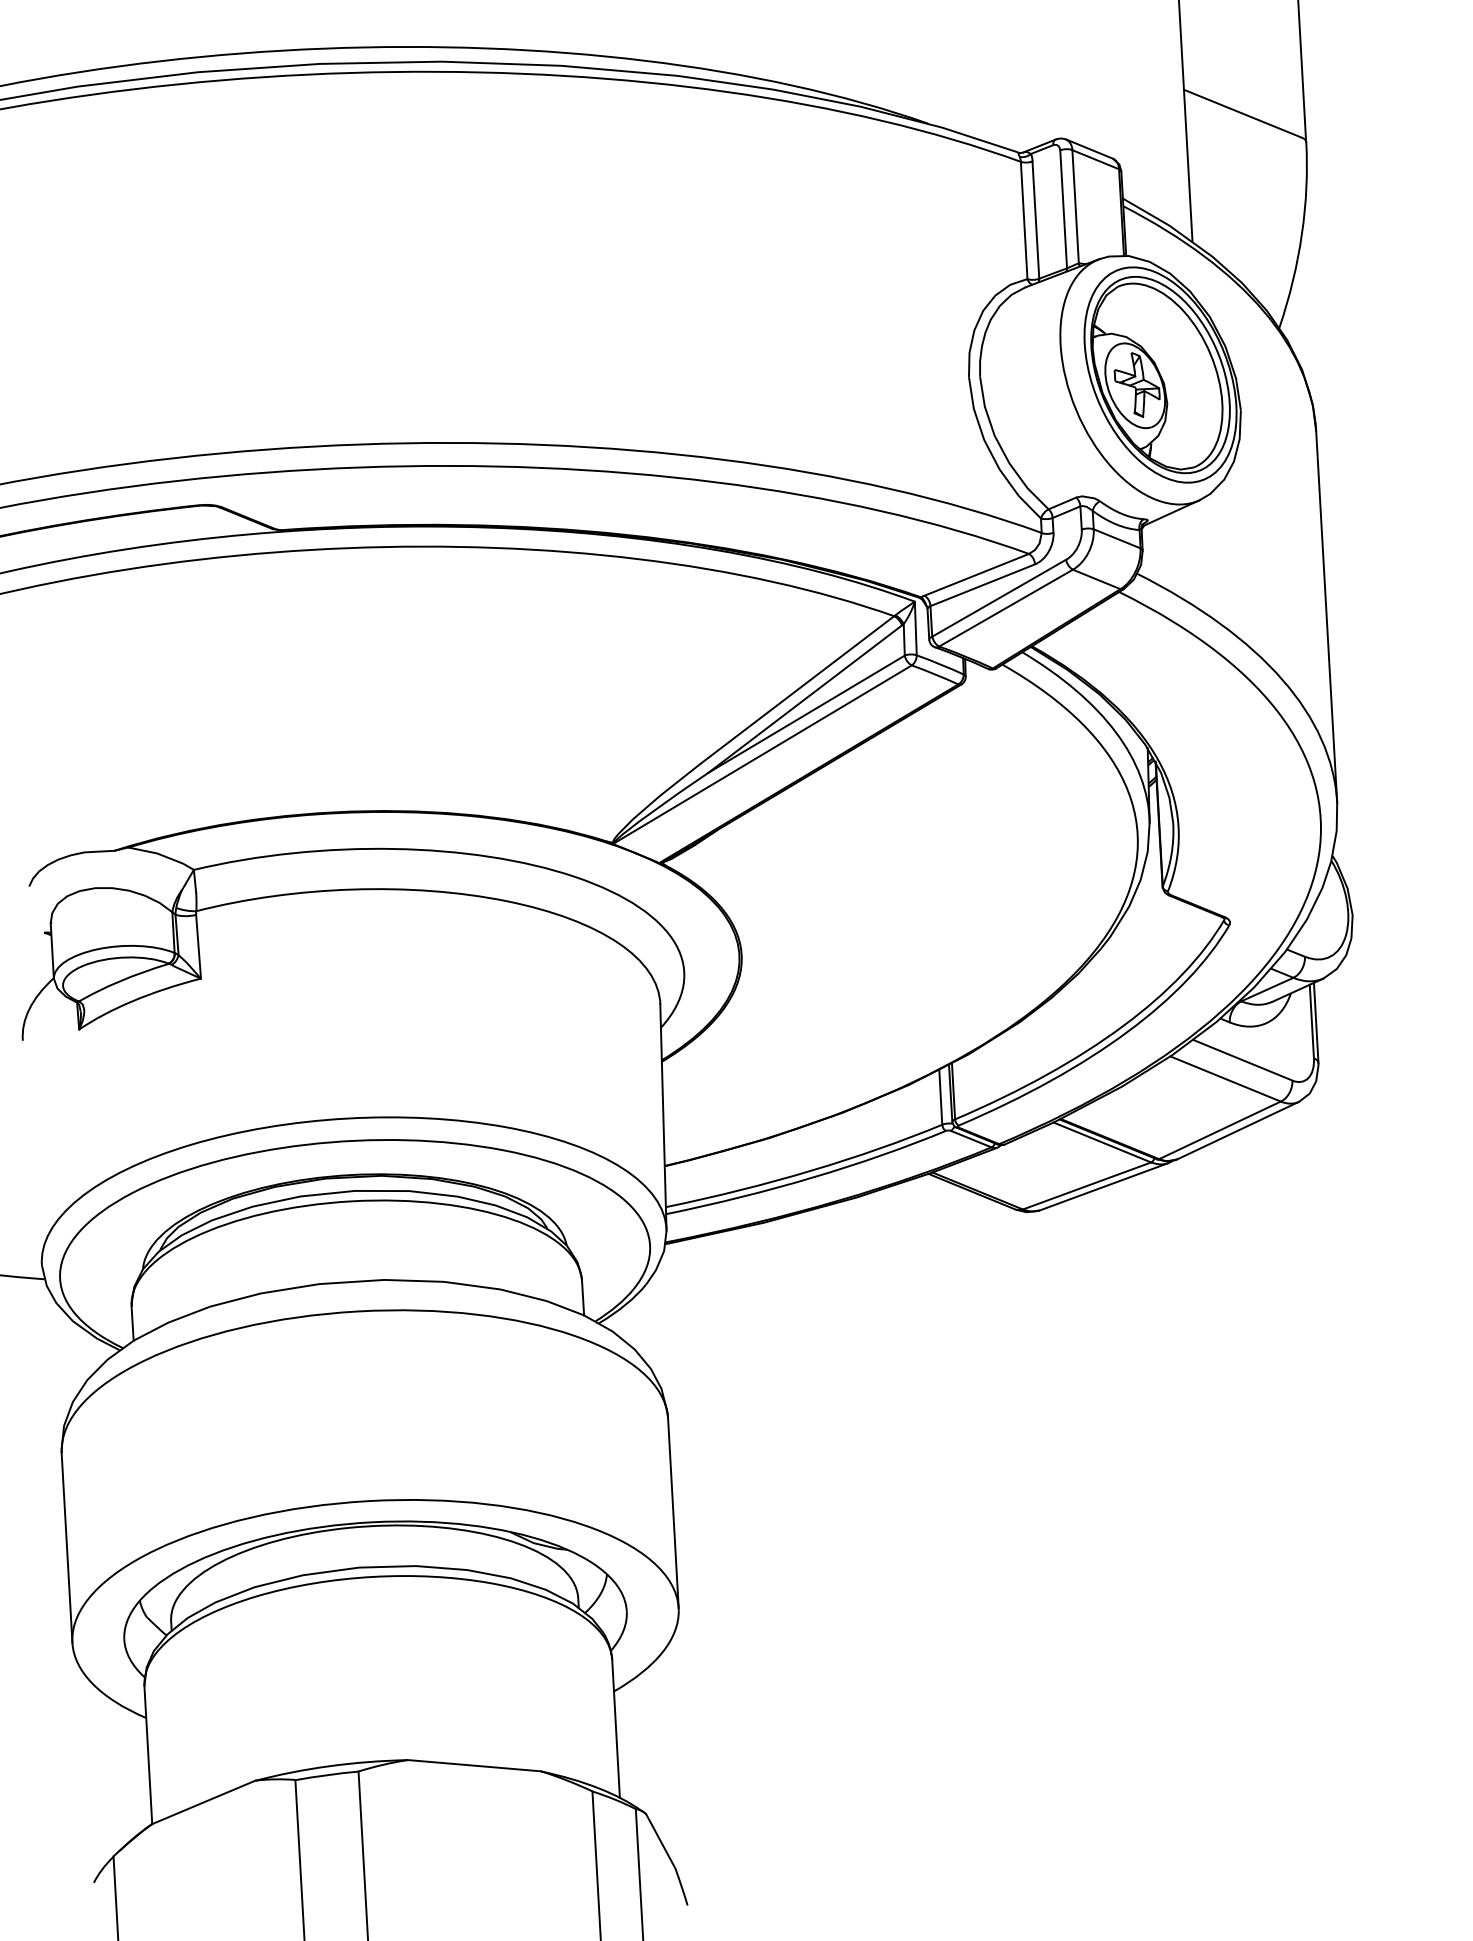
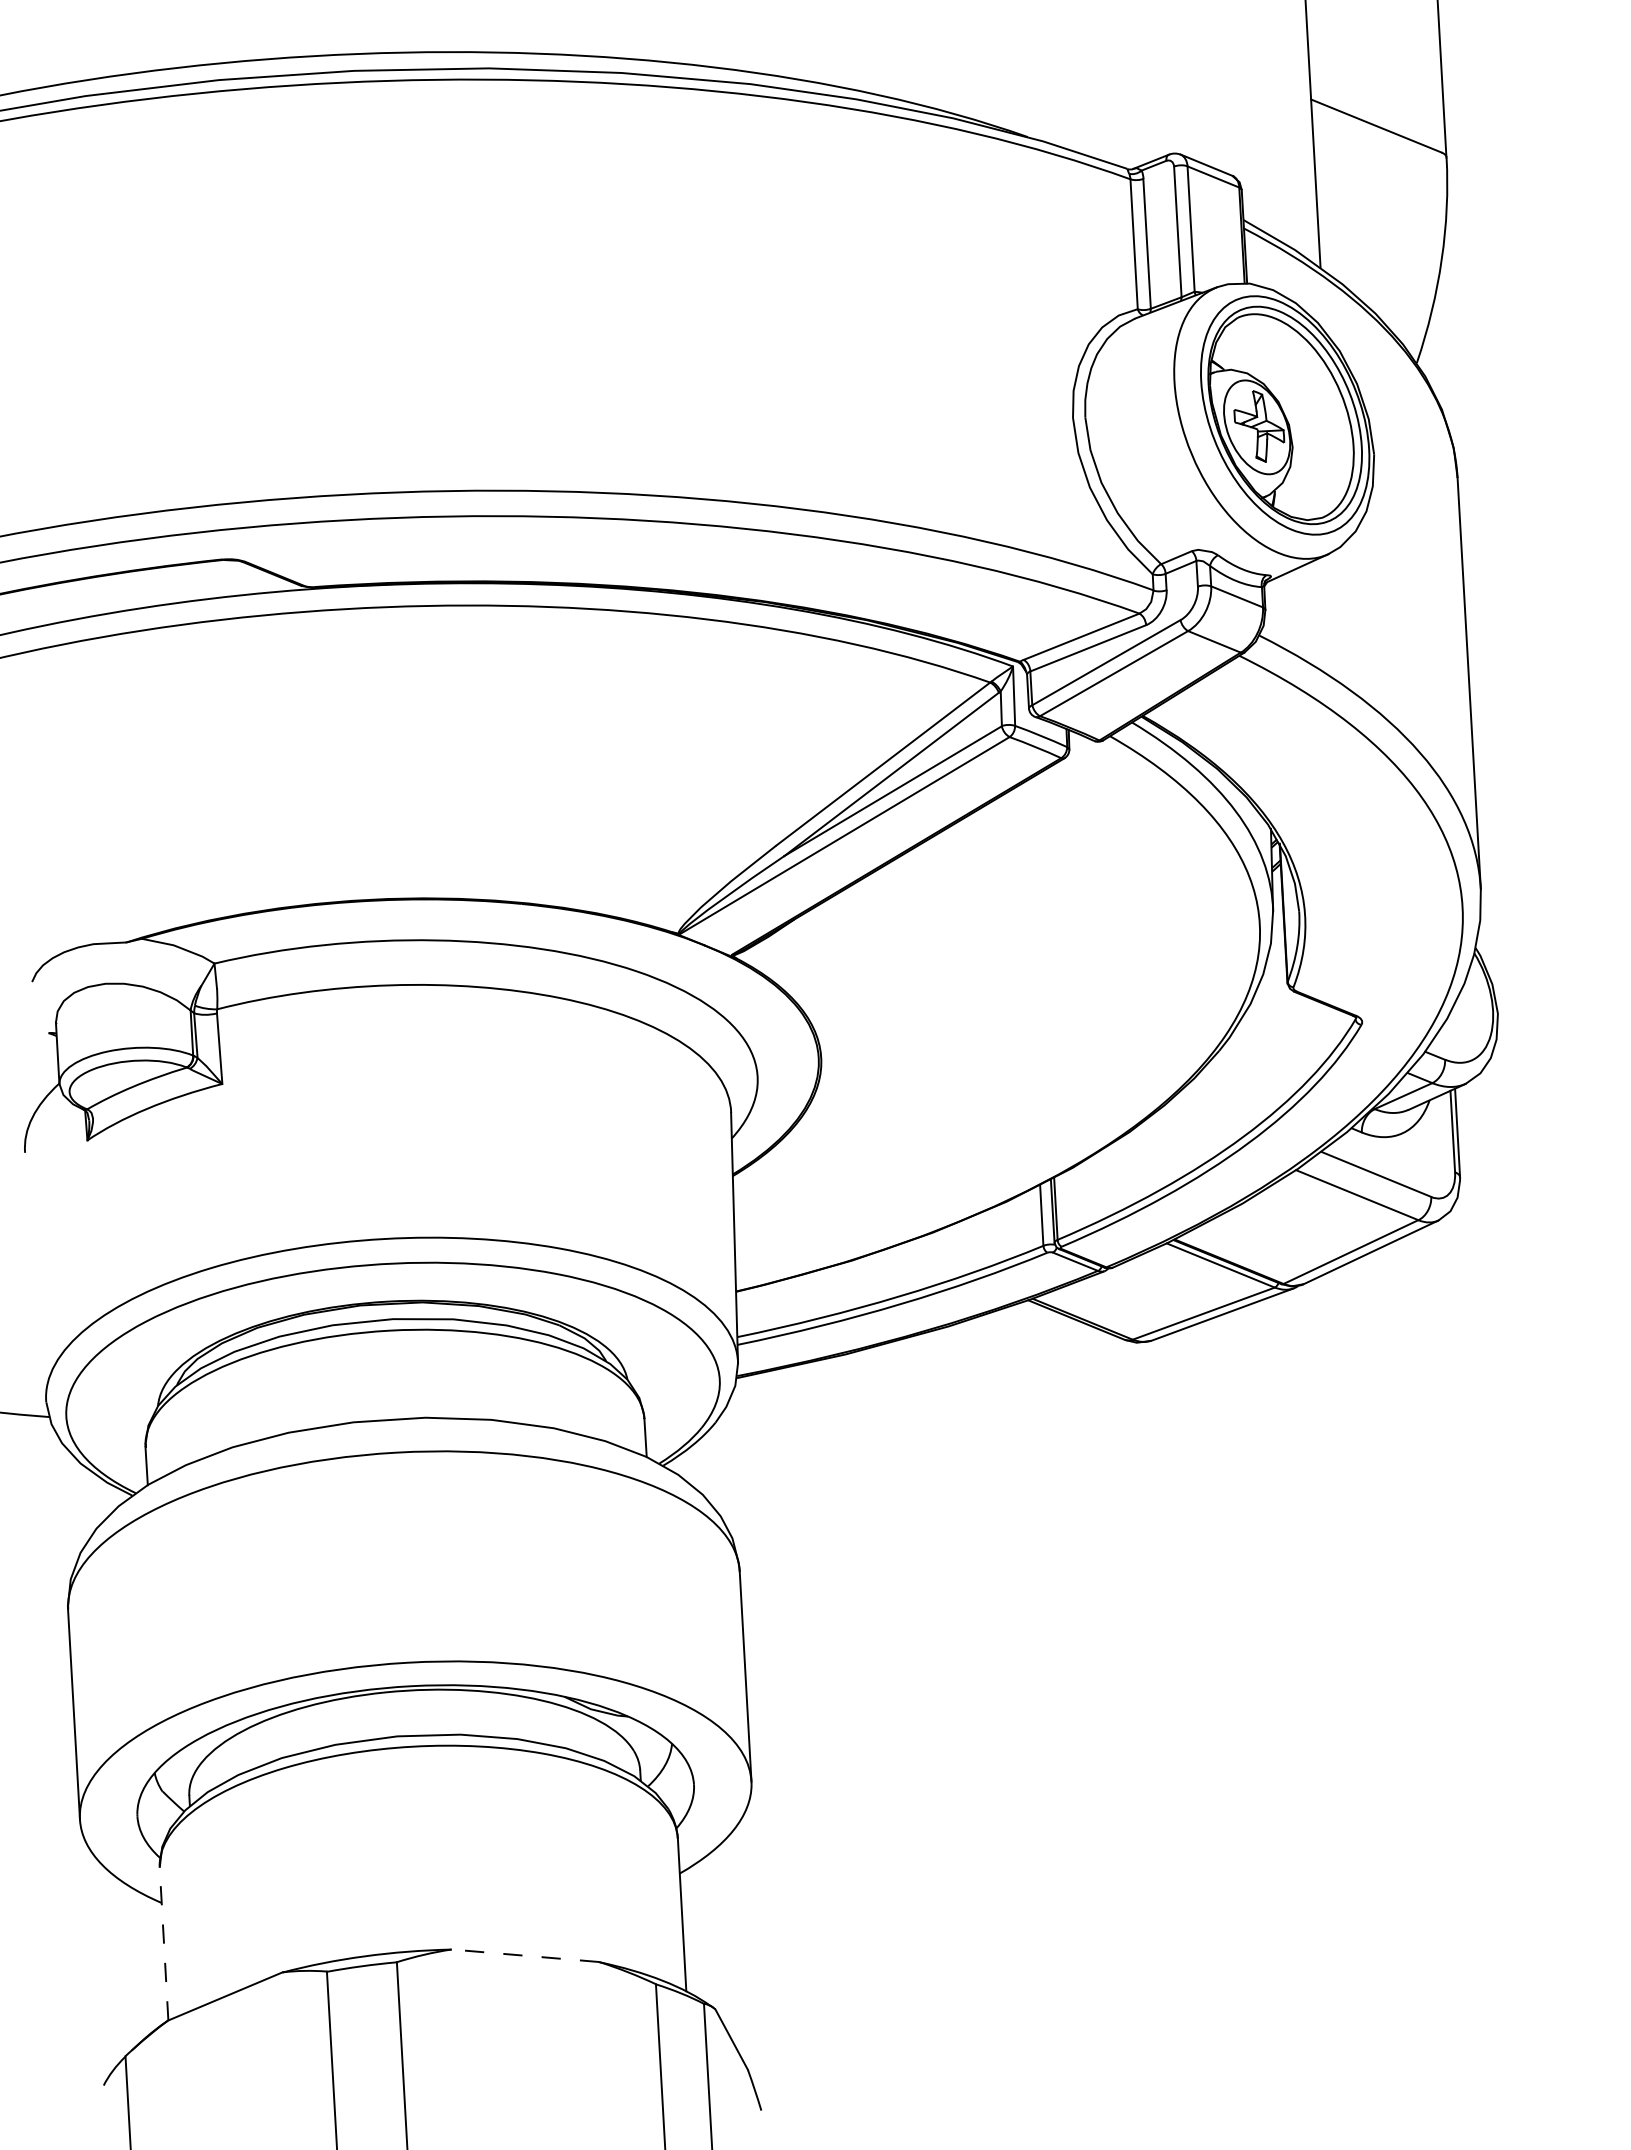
line: (148, 1754) -> (164, 1943), solid -> dashed
line: (474, 1765) -> (525, 1955), solid -> dashed

